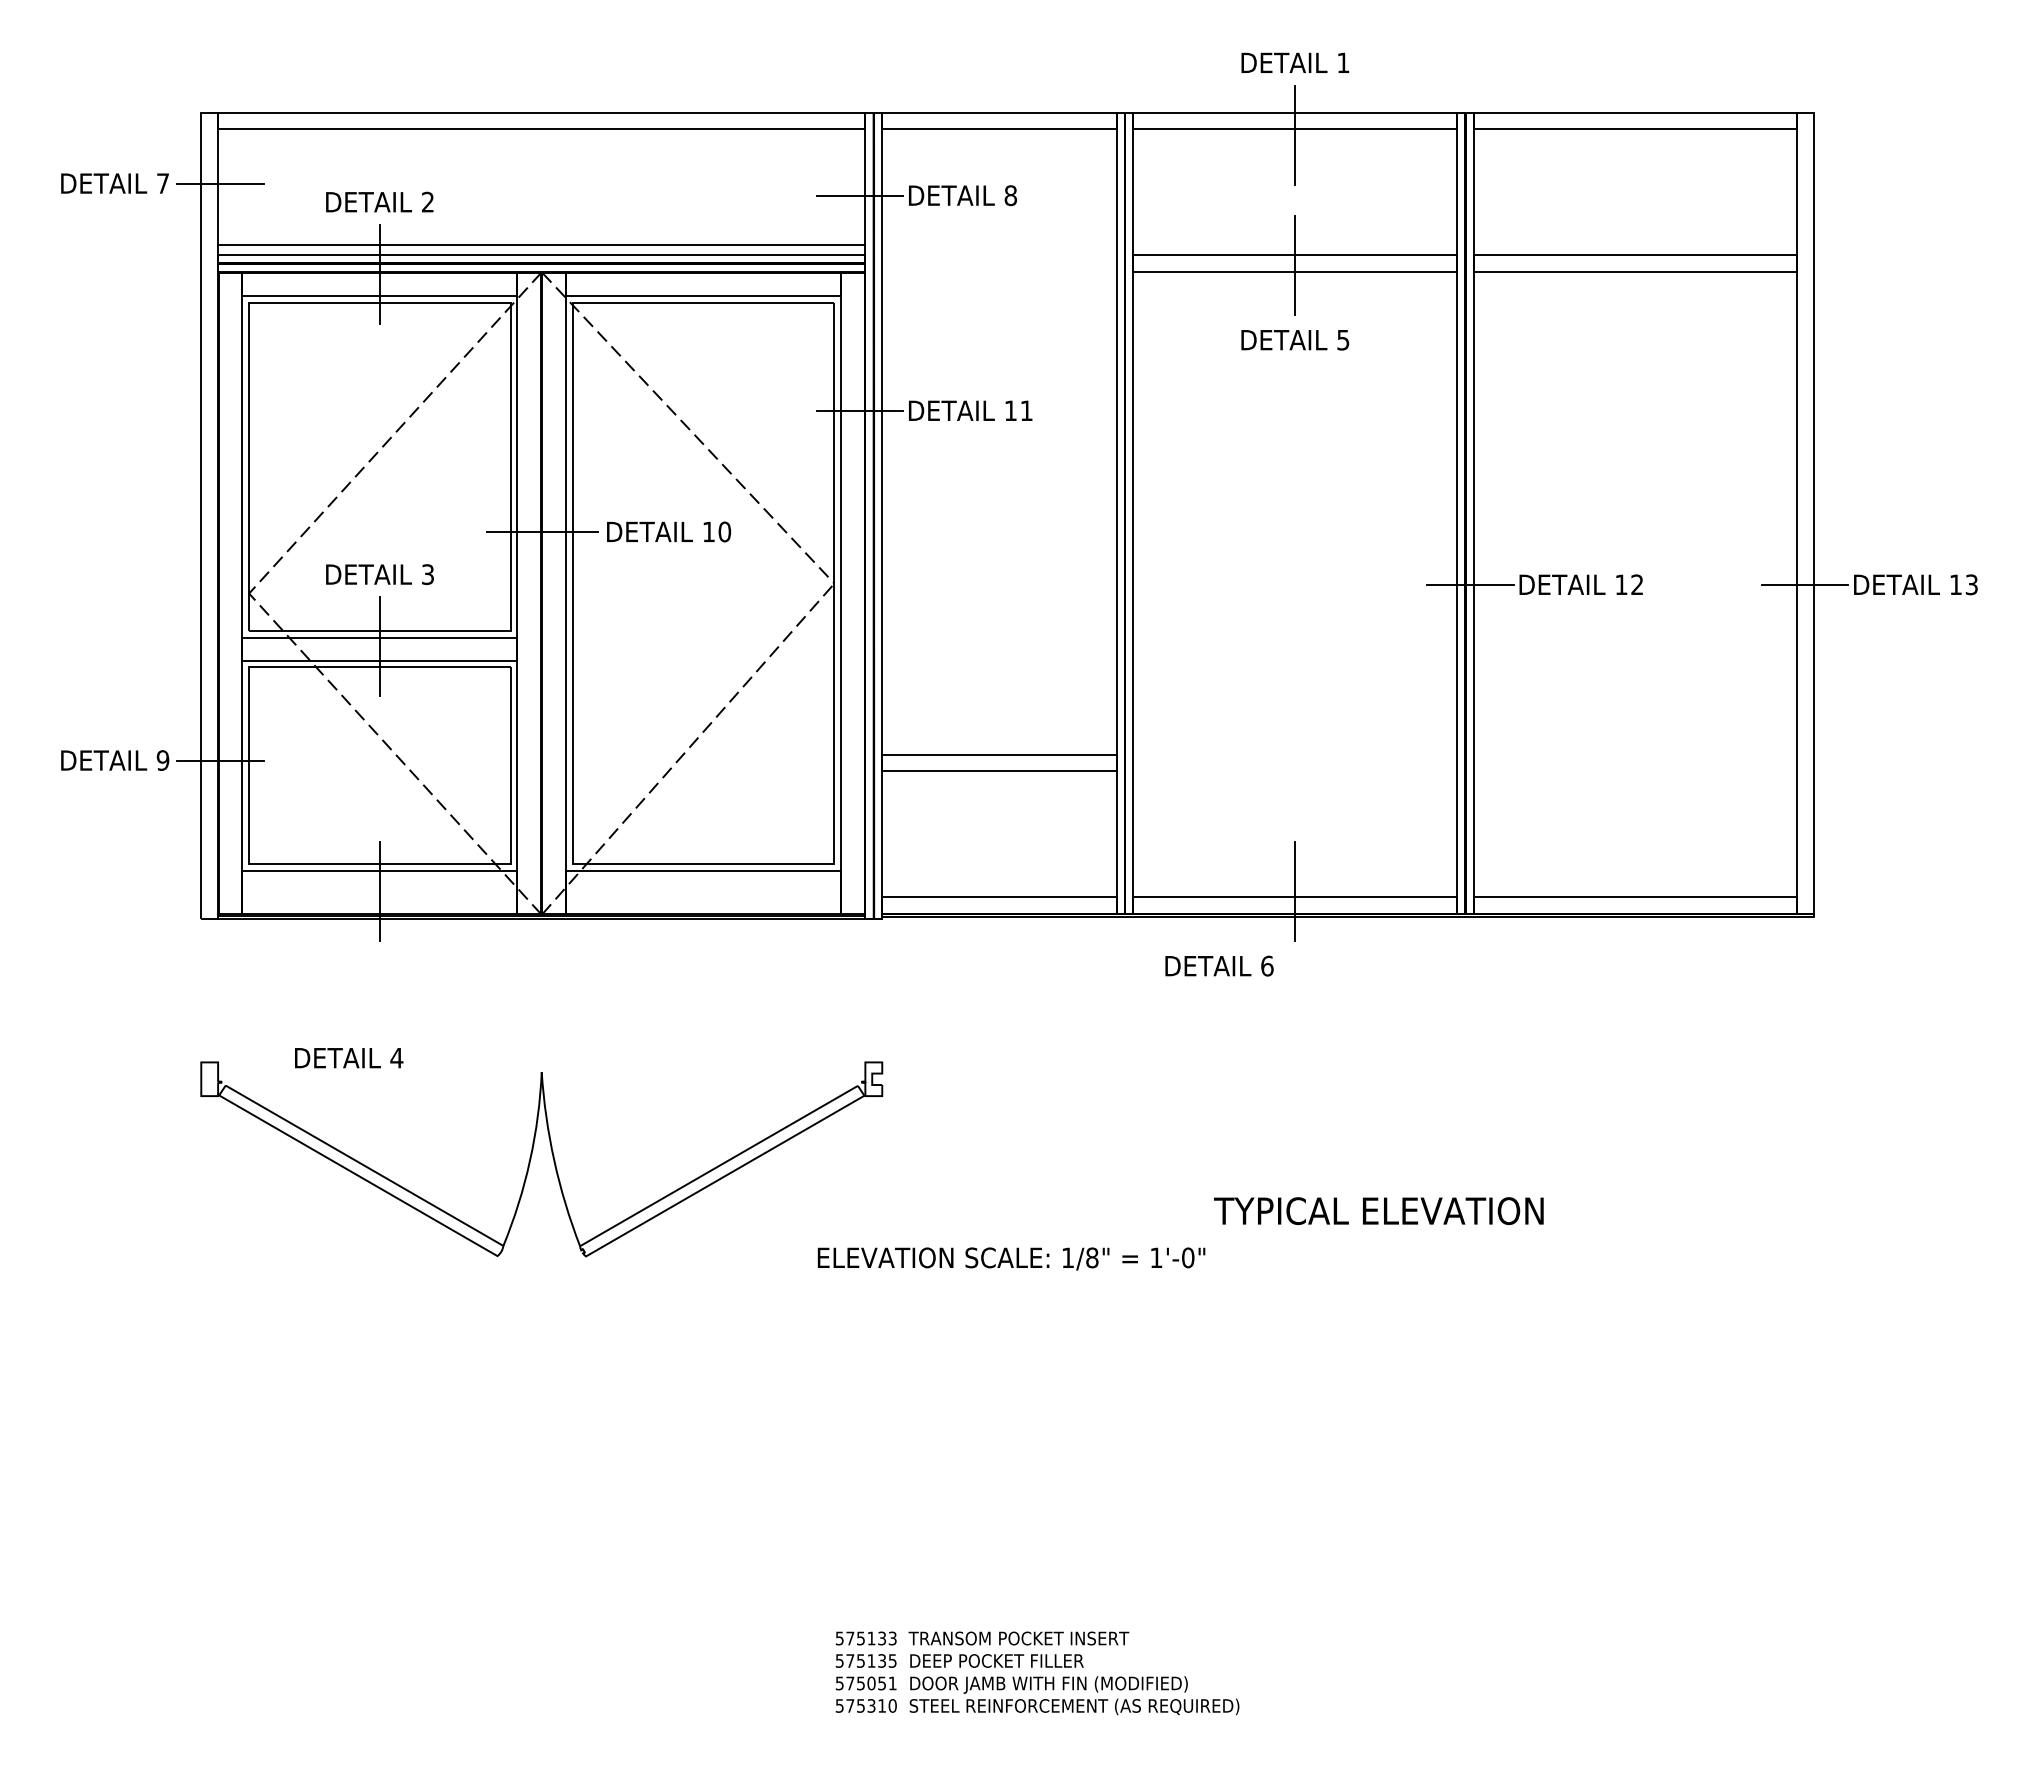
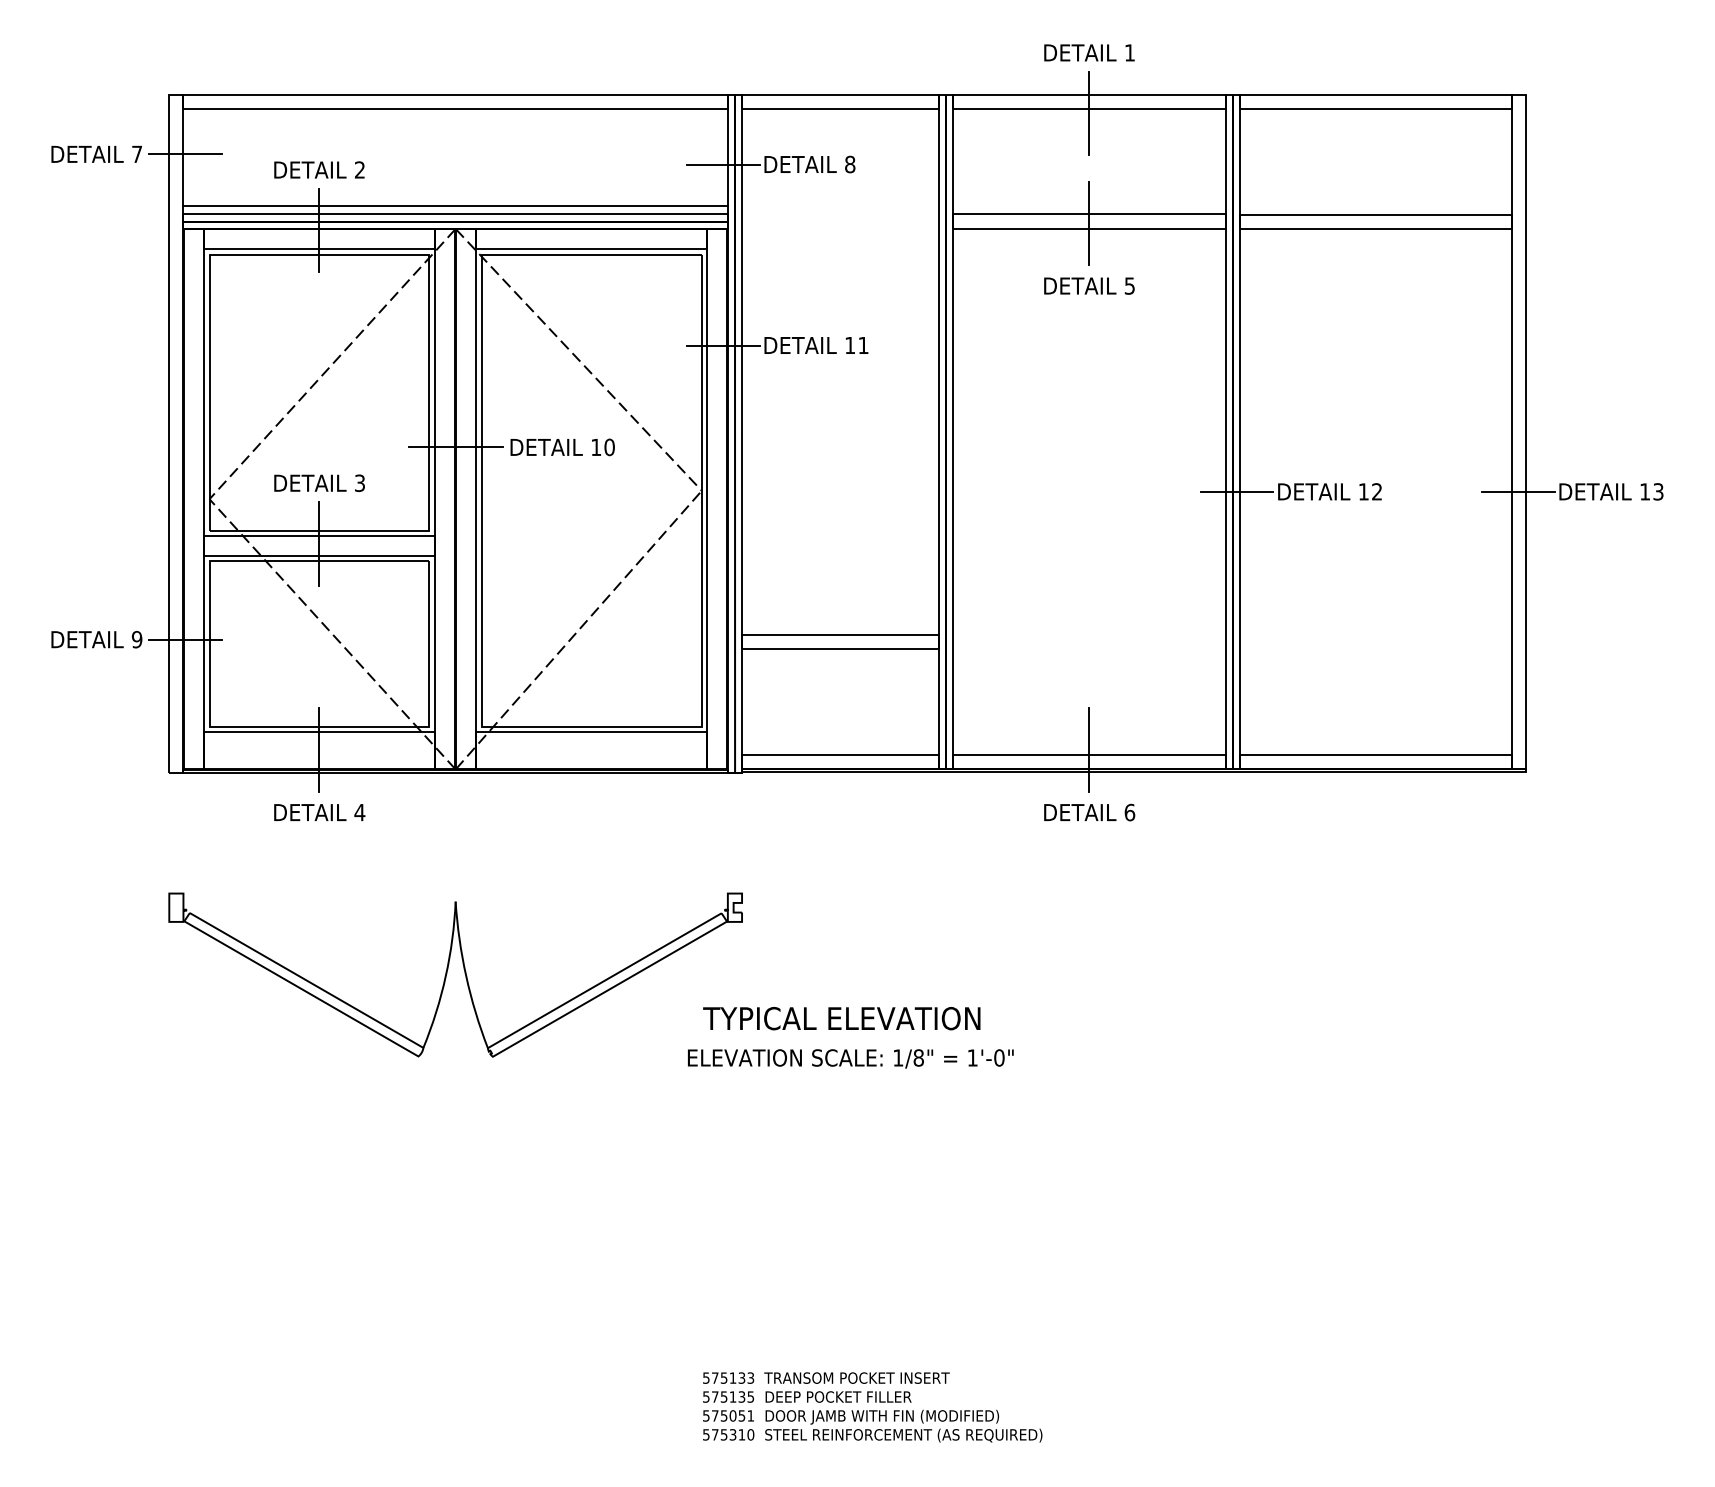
text: (1219, 965) -> (1089, 812), moved
text: (349, 1058) -> (320, 812), moved
text: (1378, 1210) -> (841, 1018), moved

